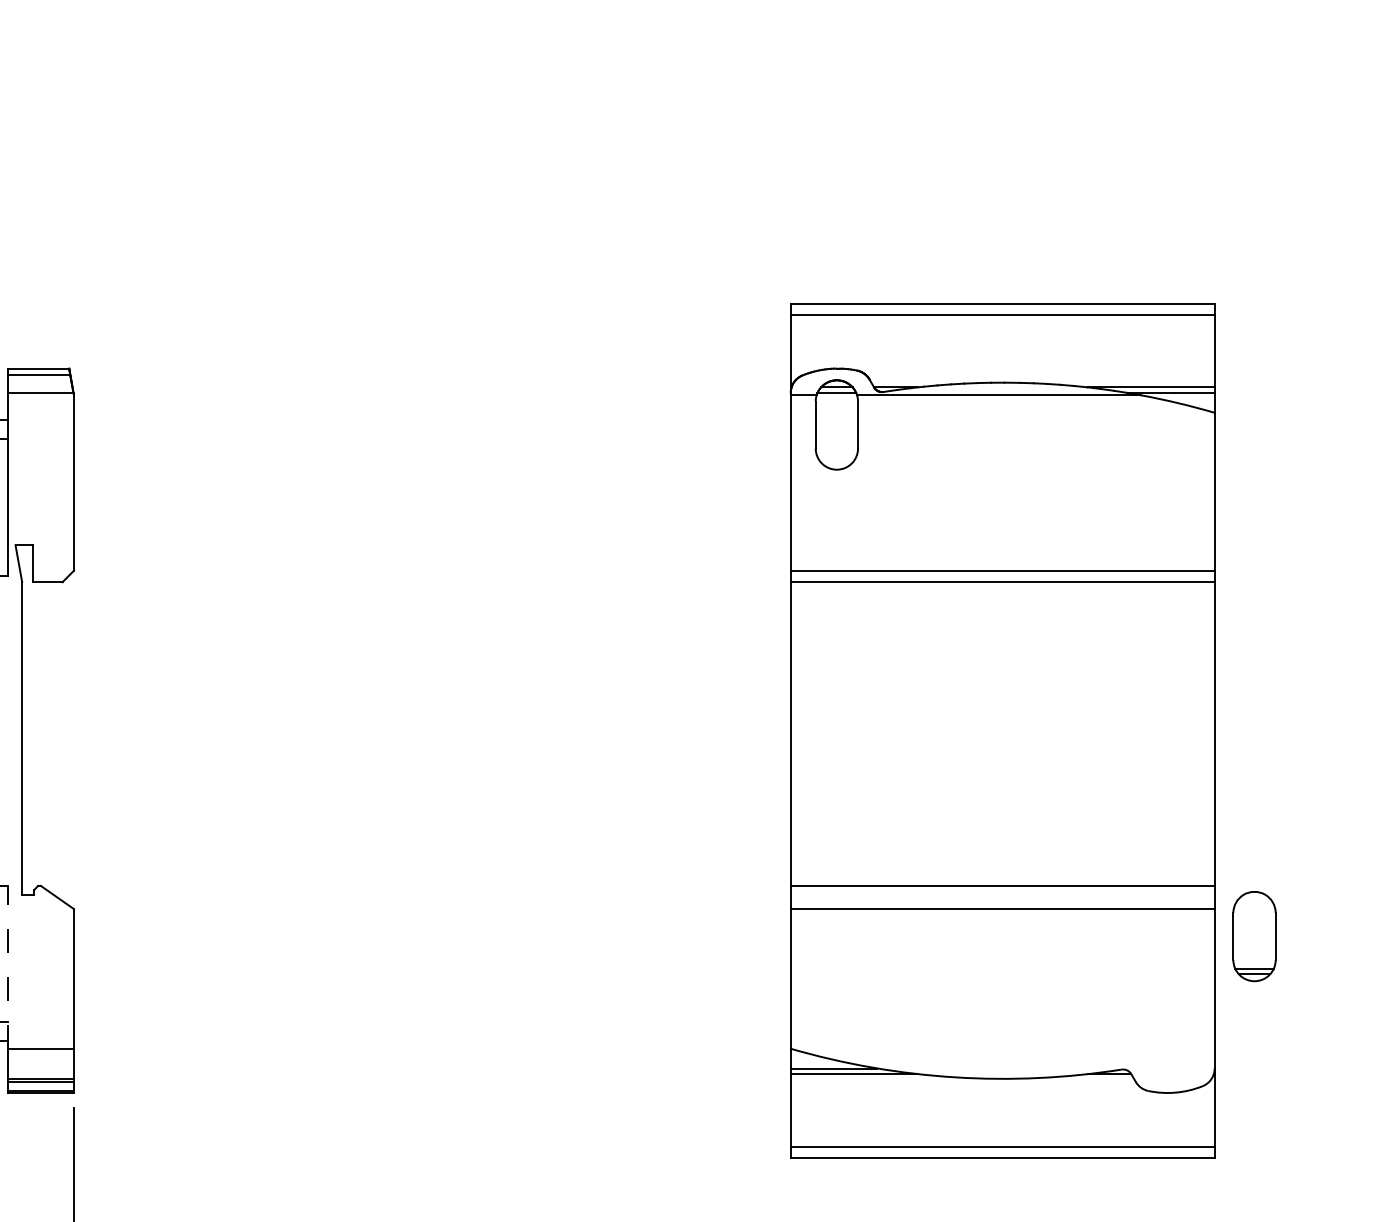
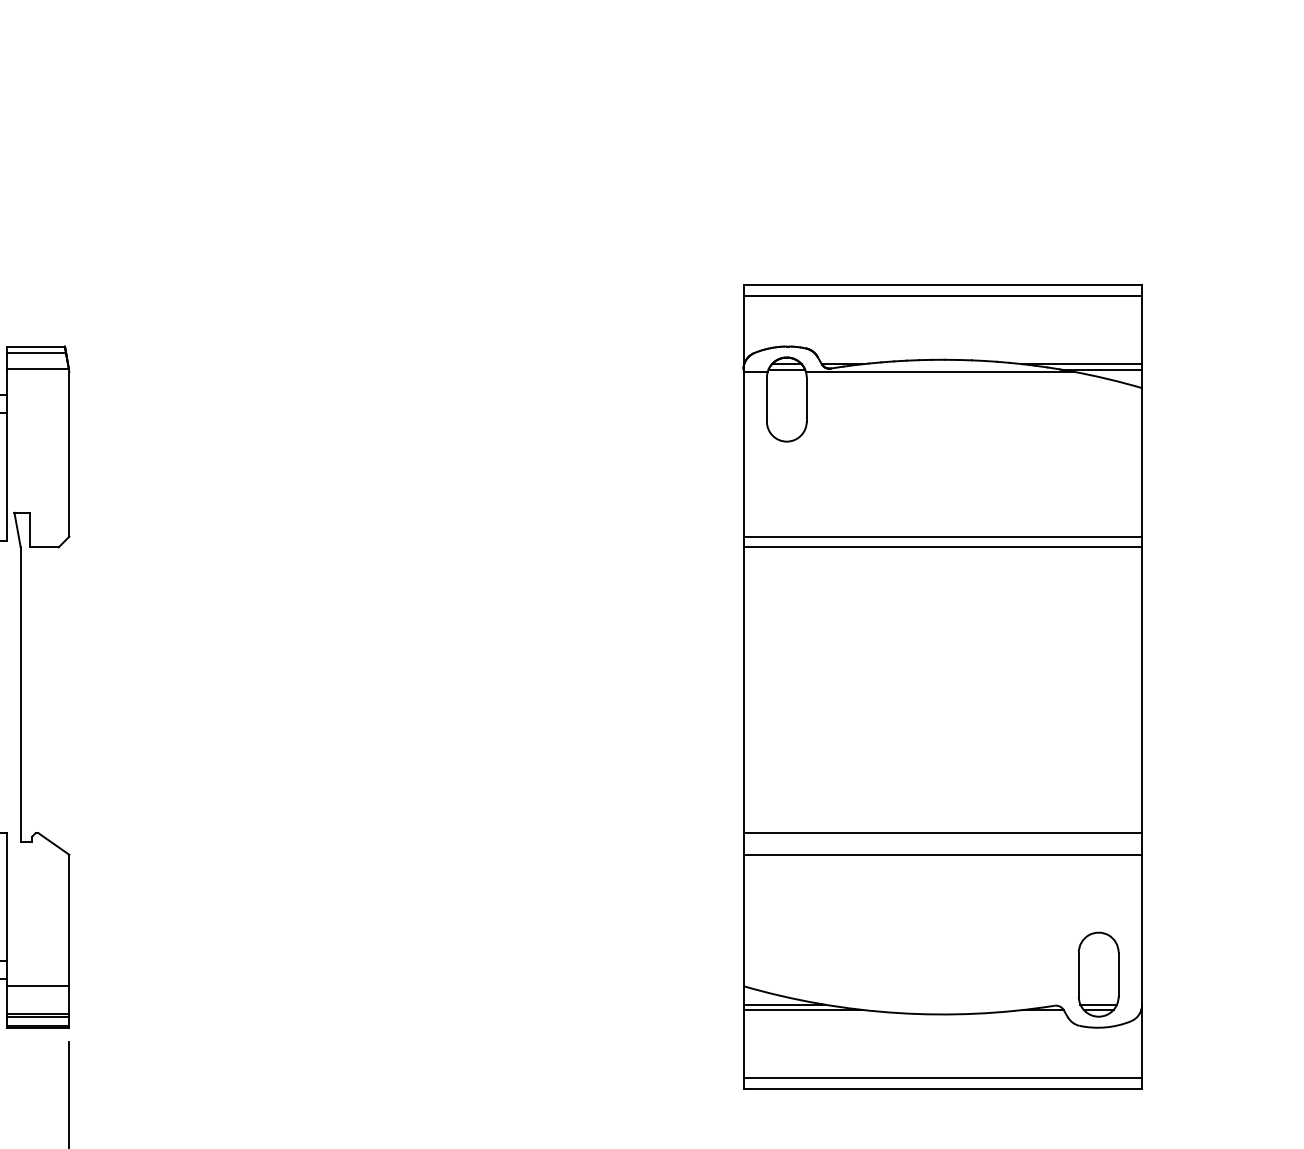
part: (1254, 936) -> (1098, 974), moved
line: (8, 966) -> (7, 908), dashed -> solid

